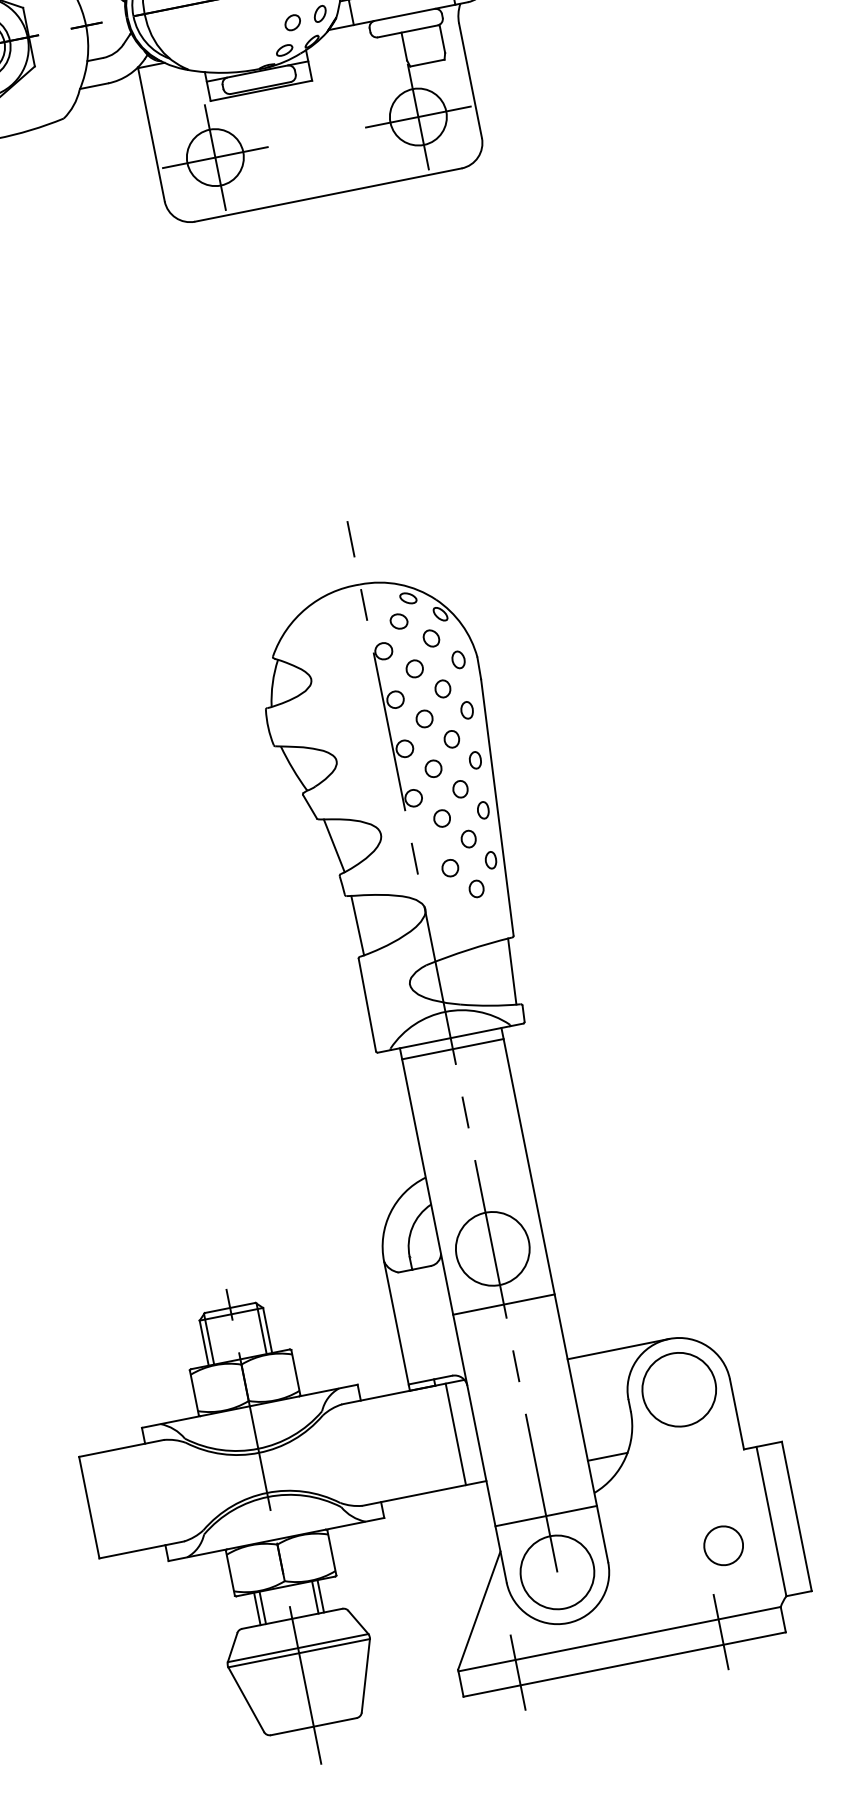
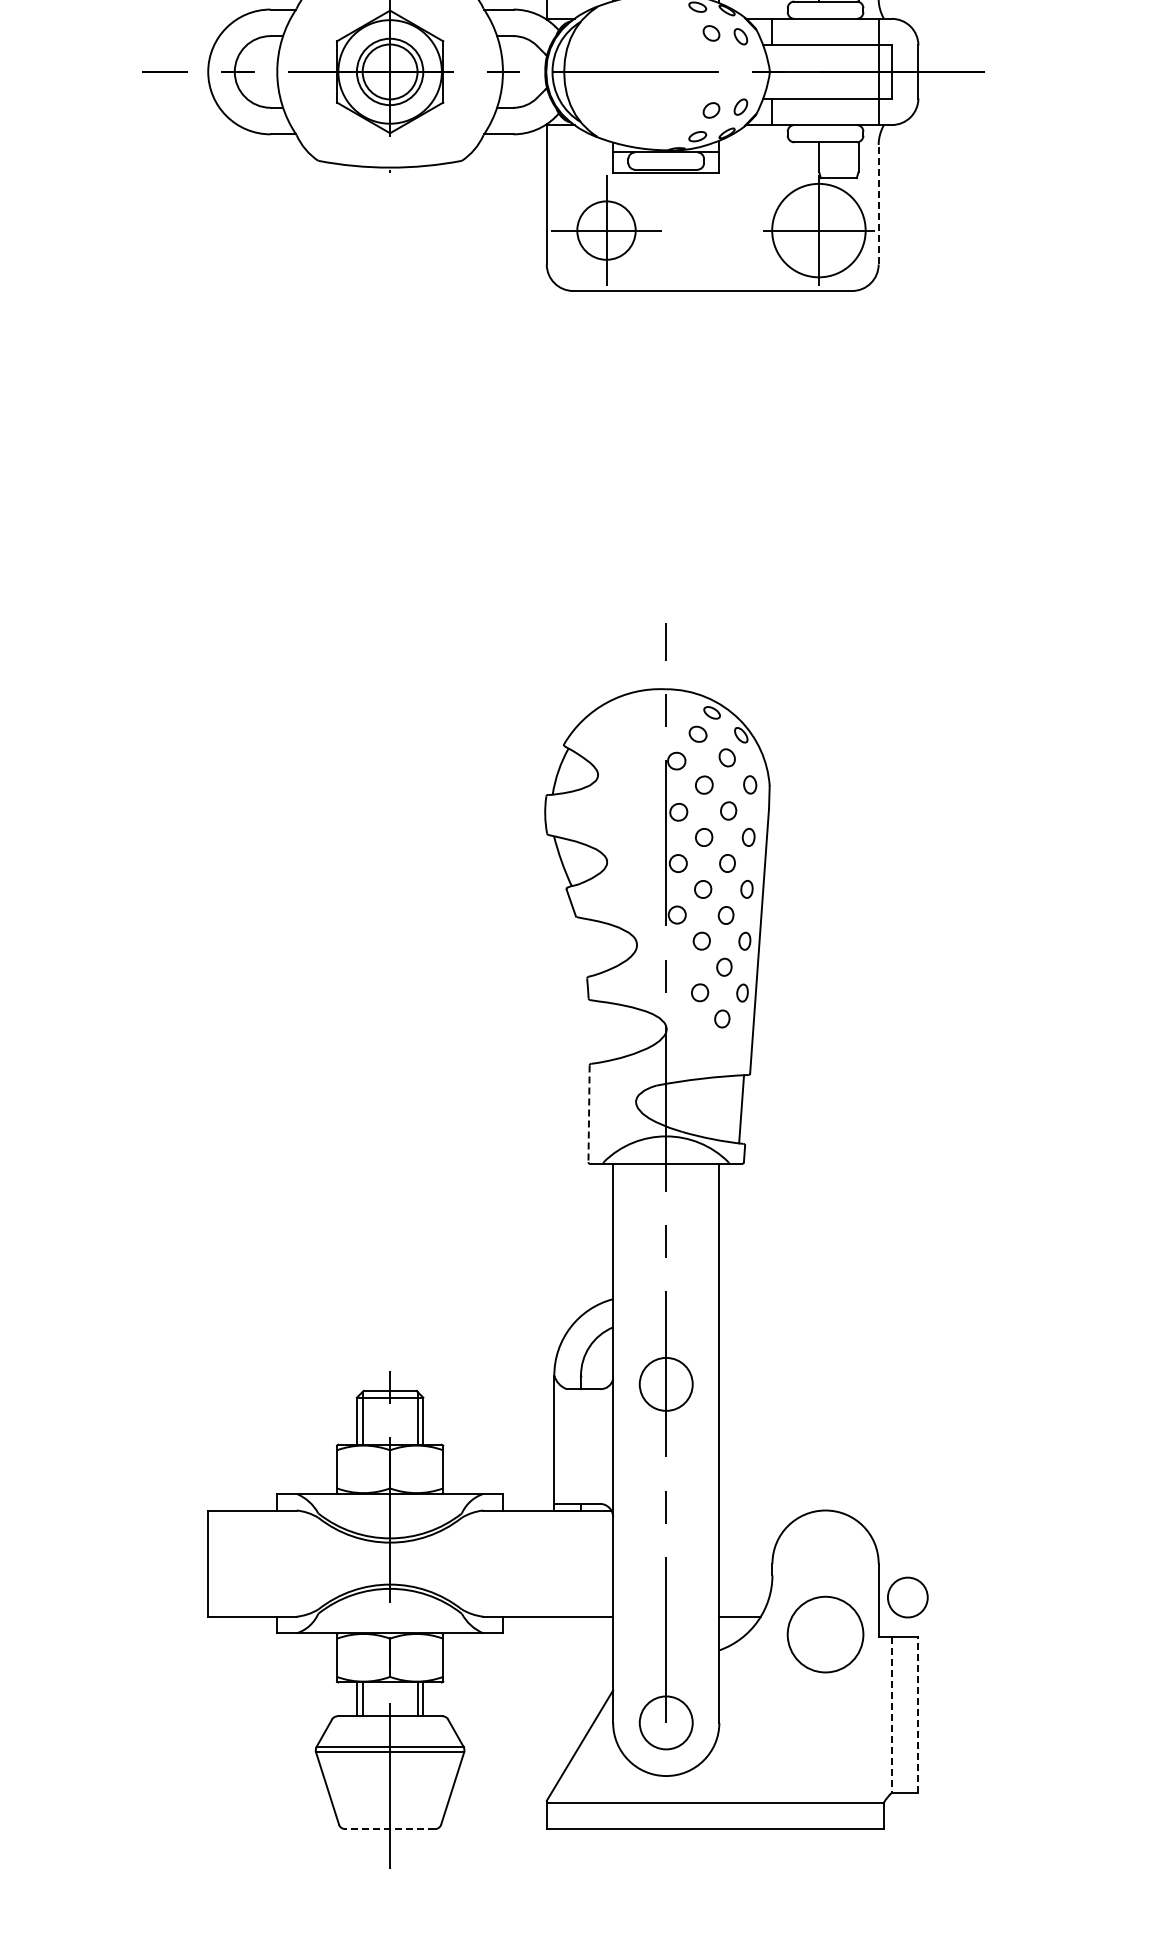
line: (470, 80) -> (878, 204), solid -> dashed
circle: (417, 117) -> (818, 230), size x1.6
line: (333, 845) -> (587, 946), removed
line: (356, 925) -> (594, 1031), removed
line: (367, 1005) -> (589, 1114), solid -> dashed
line: (453, 1049) -> (666, 1175), removed
circle: (493, 1248) -> (666, 1384), size x0.7
line: (504, 1304) -> (666, 1442), removed
line: (618, 1349) -> (772, 1510), removed
circle: (679, 1389) -> (825, 1634), moved
line: (455, 1434) -> (591, 1563), removed
line: (546, 1515) -> (666, 1663), removed
line: (796, 1516) -> (918, 1714), solid -> dashed
line: (771, 1522) -> (891, 1715), solid -> dashed
circle: (723, 1545) -> (907, 1597), moved
circle: (557, 1571) -> (666, 1722), size x0.7
line: (720, 1631) -> (818, 1815), removed
line: (518, 1672) -> (606, 1815), removed
line: (314, 1726) -> (390, 1829), solid -> dashed

